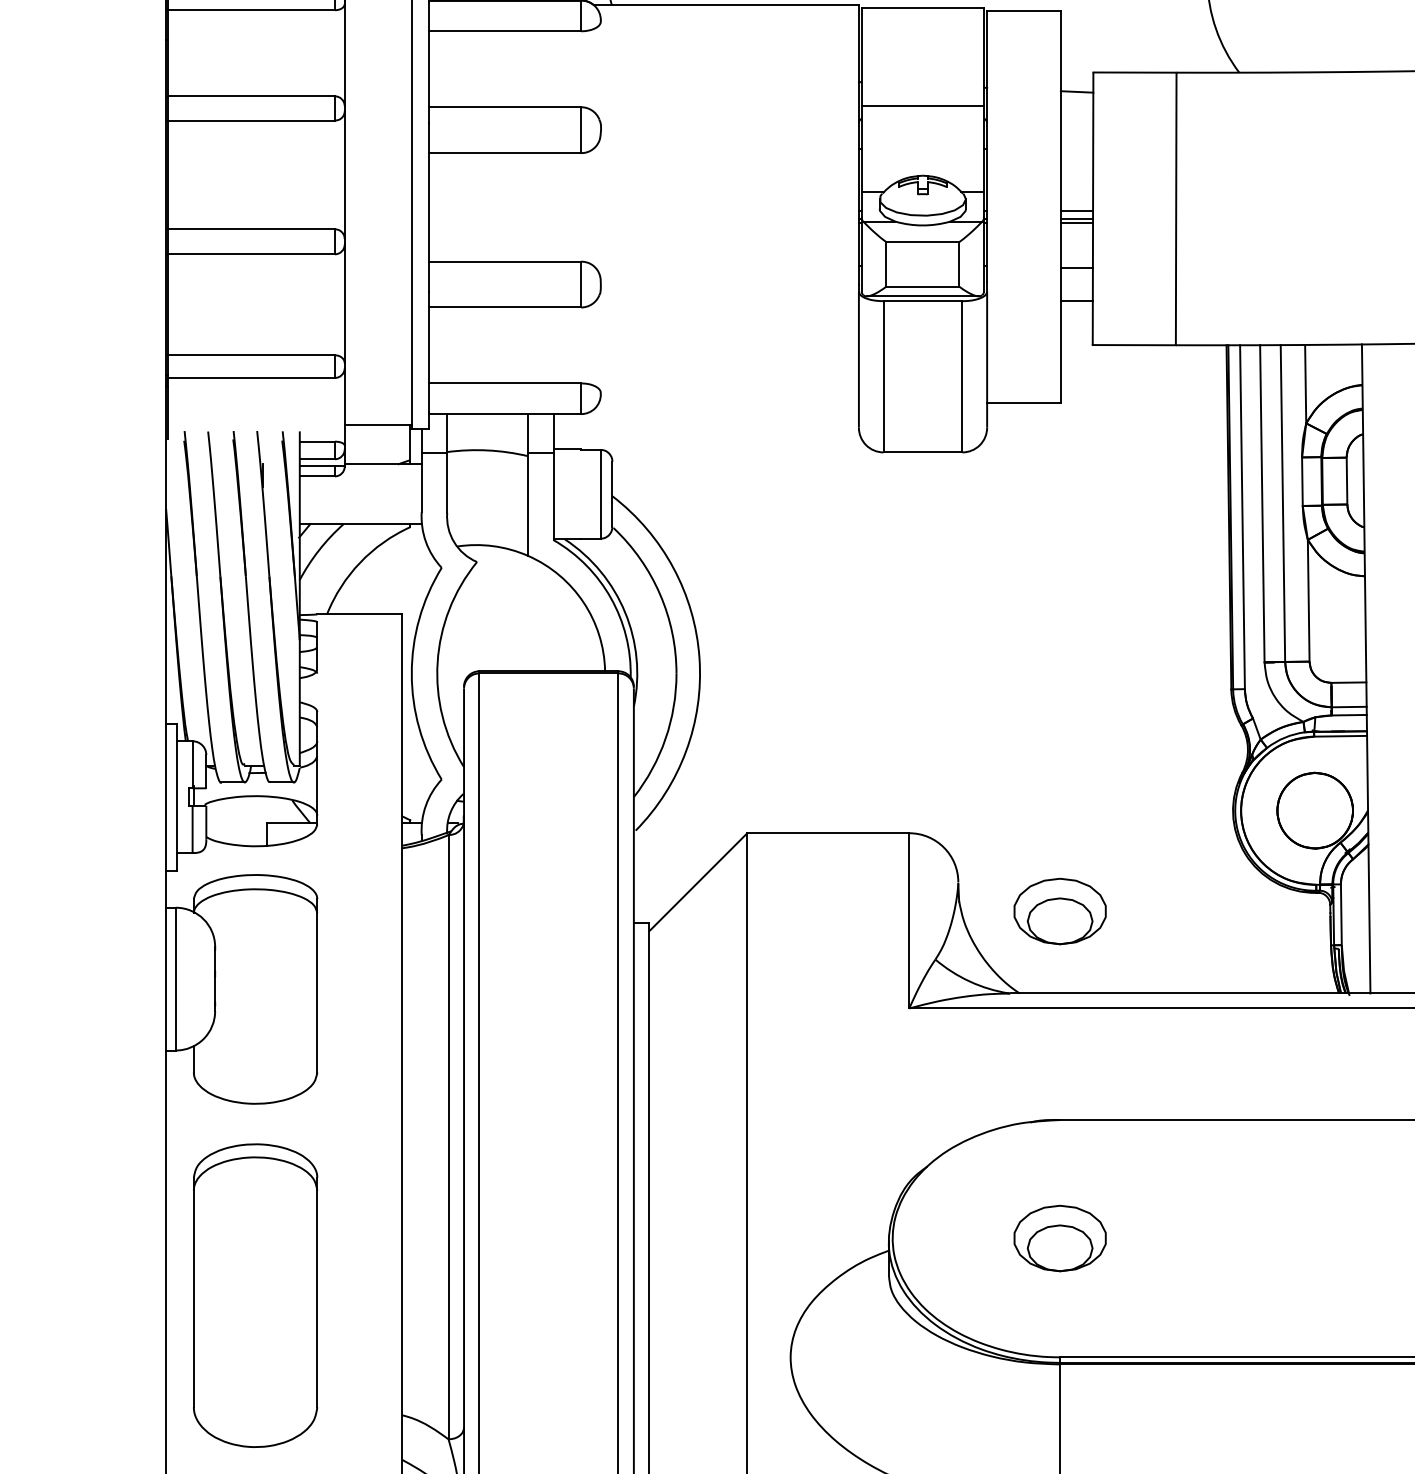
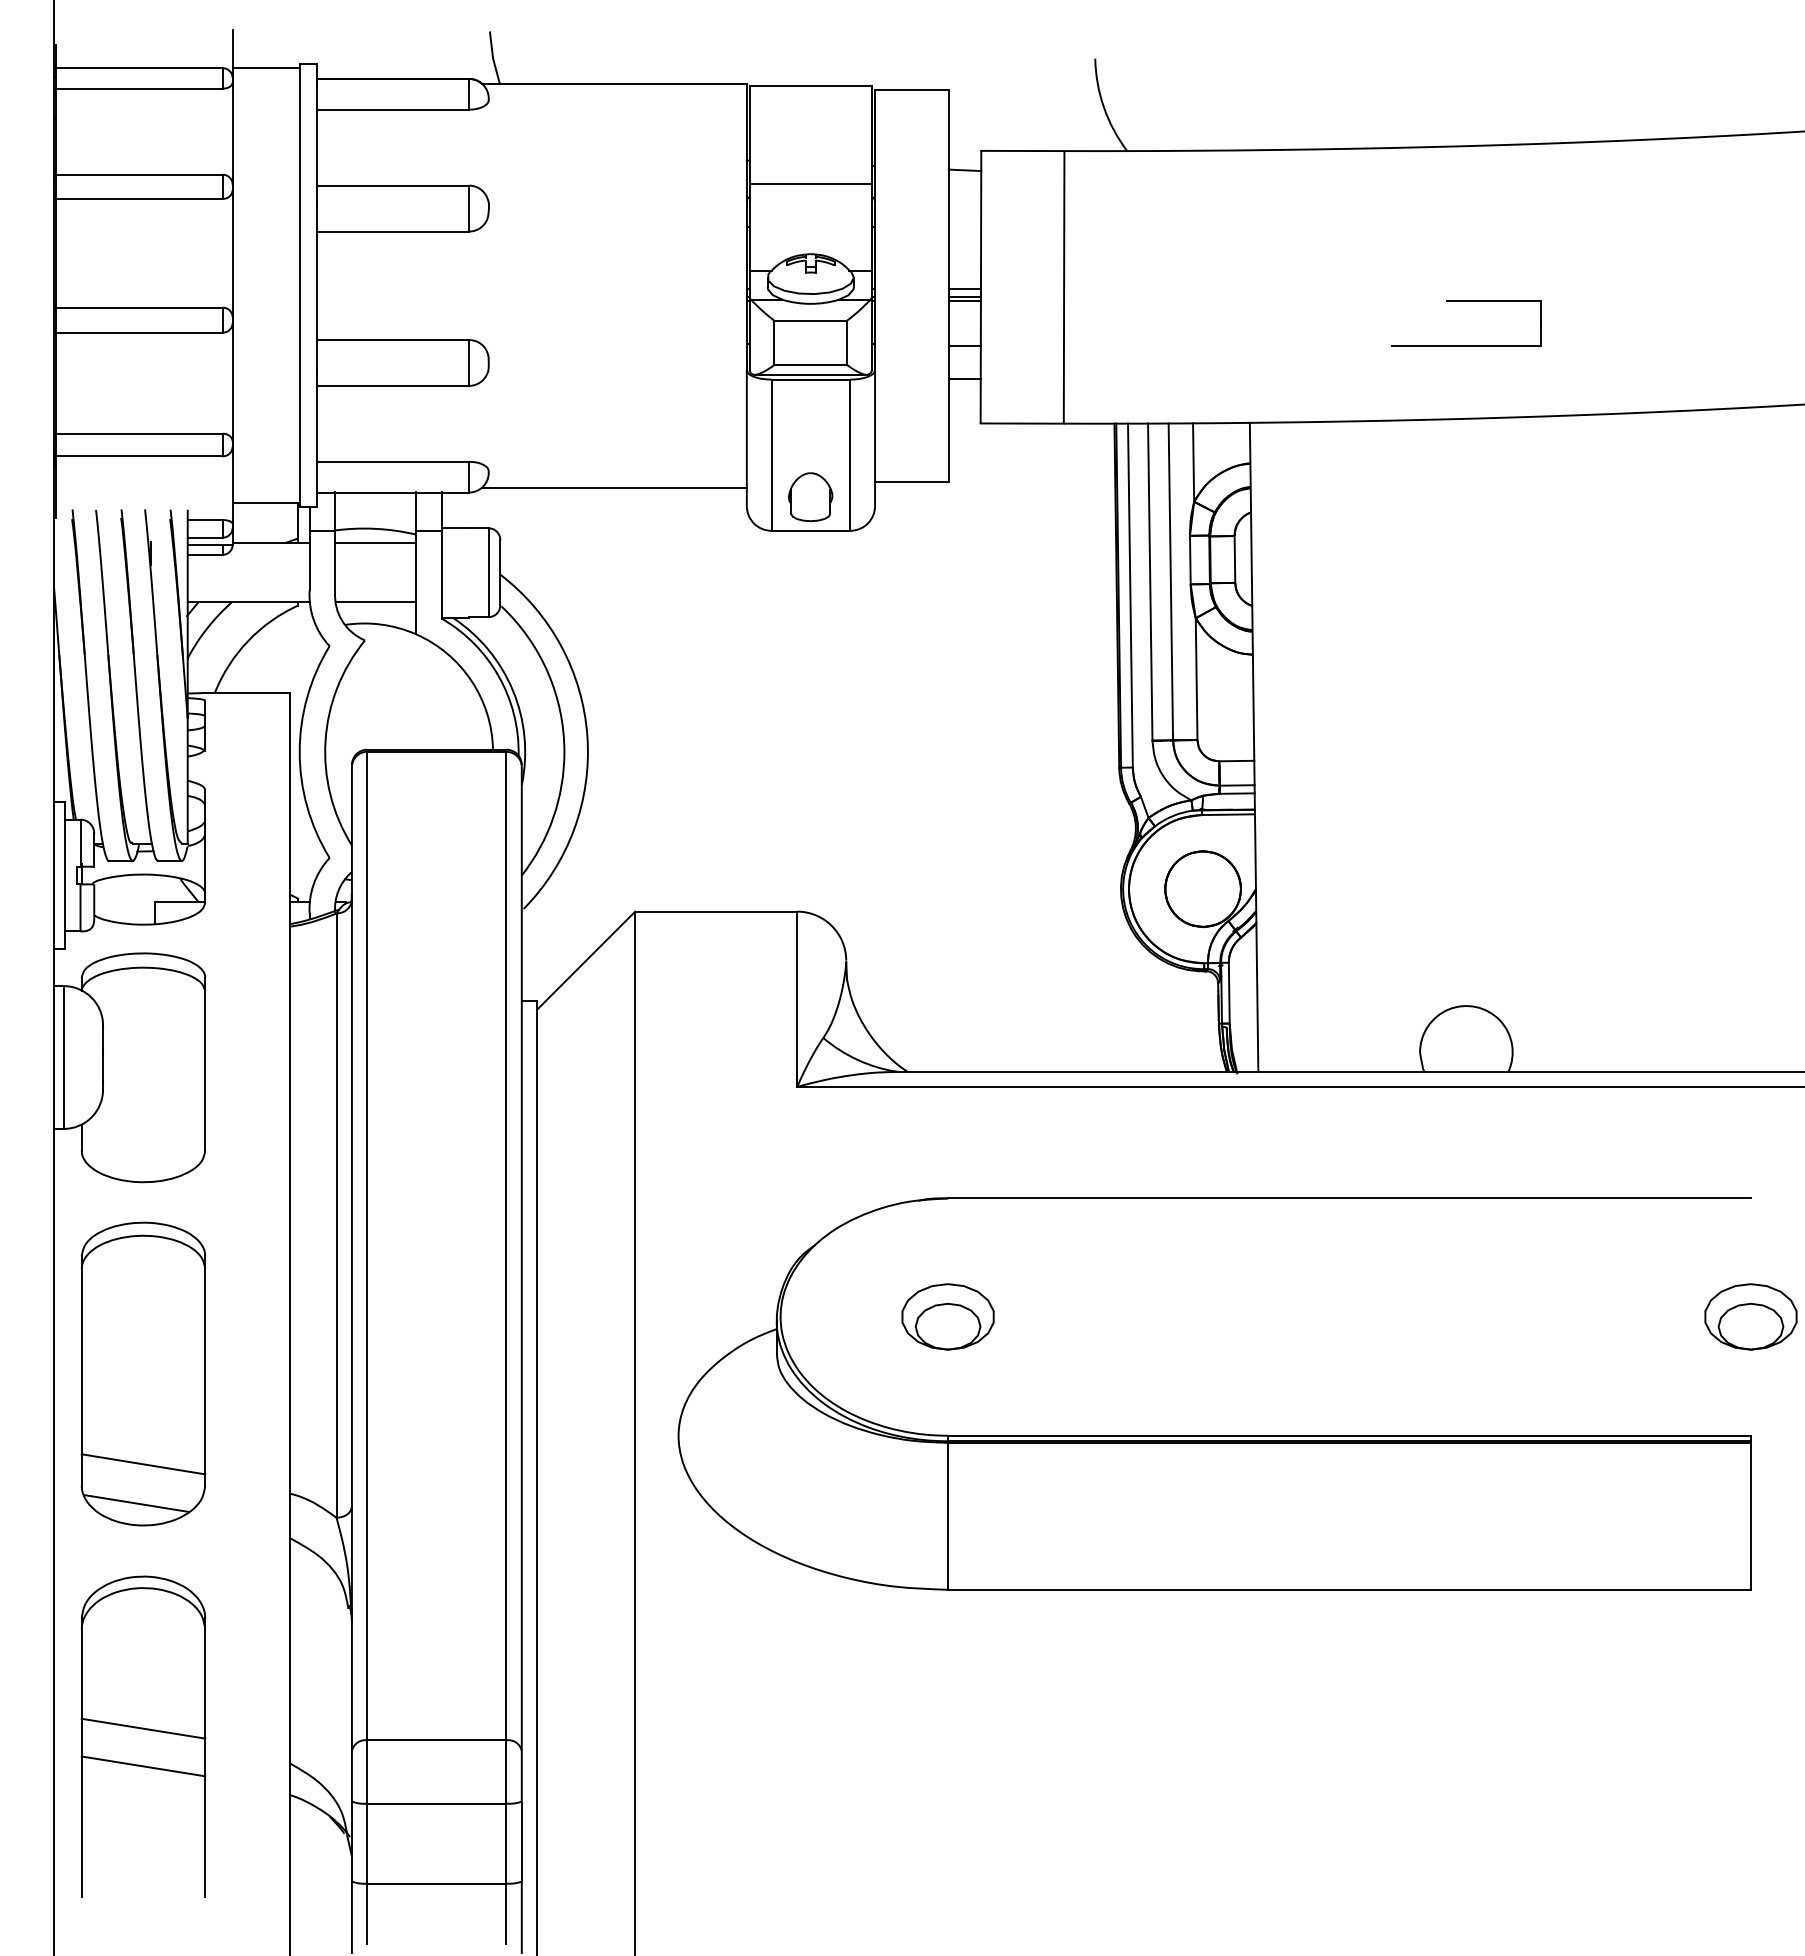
line: (725, 409) -> (613, 487), added
part: (922, 419) -> (810, 497), added
line: (487, 464) -> (375, 542), added
line: (487, 524) -> (375, 602), added
part: (1059, 911) -> (947, 989), removed
line: (255, 1386) -> (143, 1464), added
line: (248, 1425) -> (136, 1503), added

